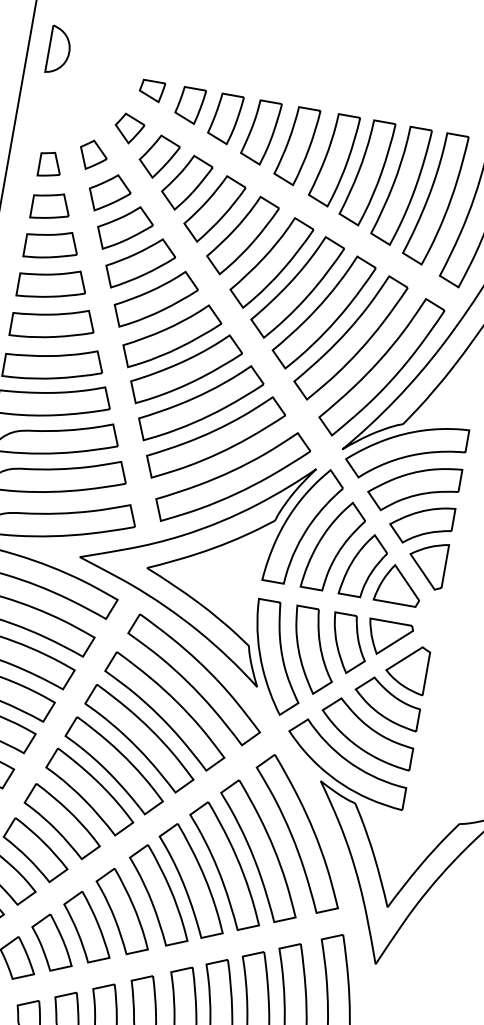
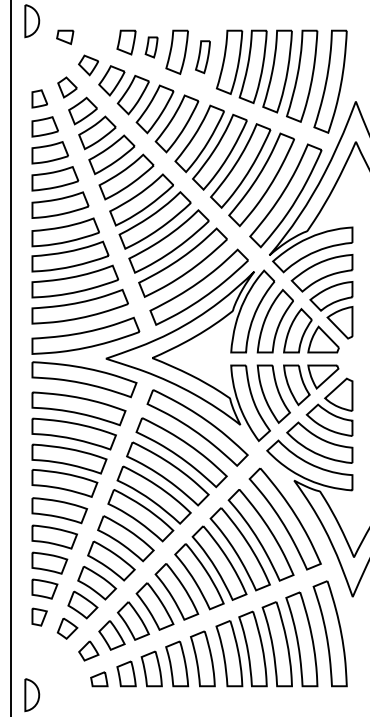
part: (152, 91) -> (65, 37), moved
part: (224, 119) -> (151, 47), size x0.6
part: (296, 145) -> (202, 56), size x0.6

